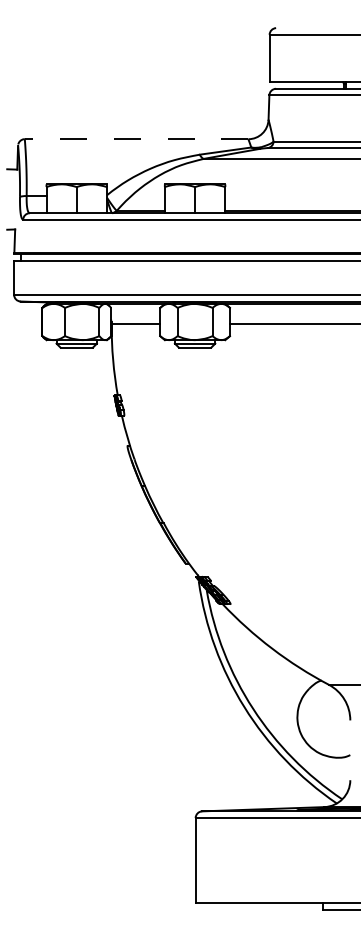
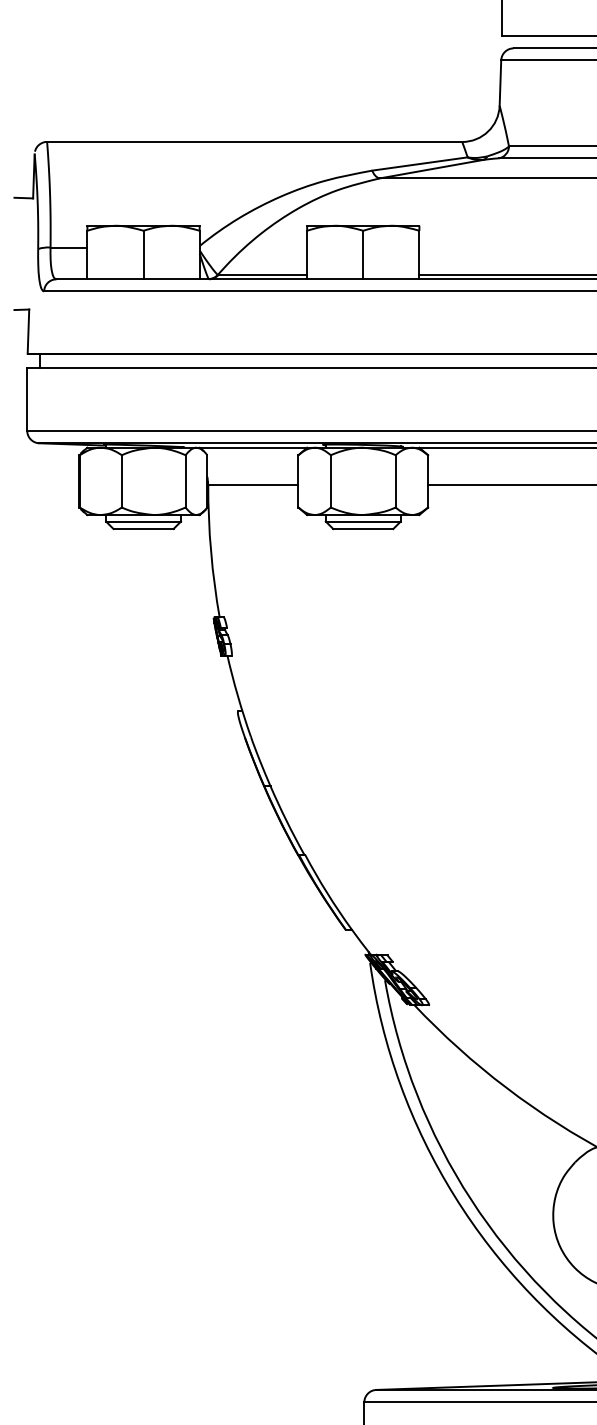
line: (136, 139) -> (254, 142), dashed -> solid

